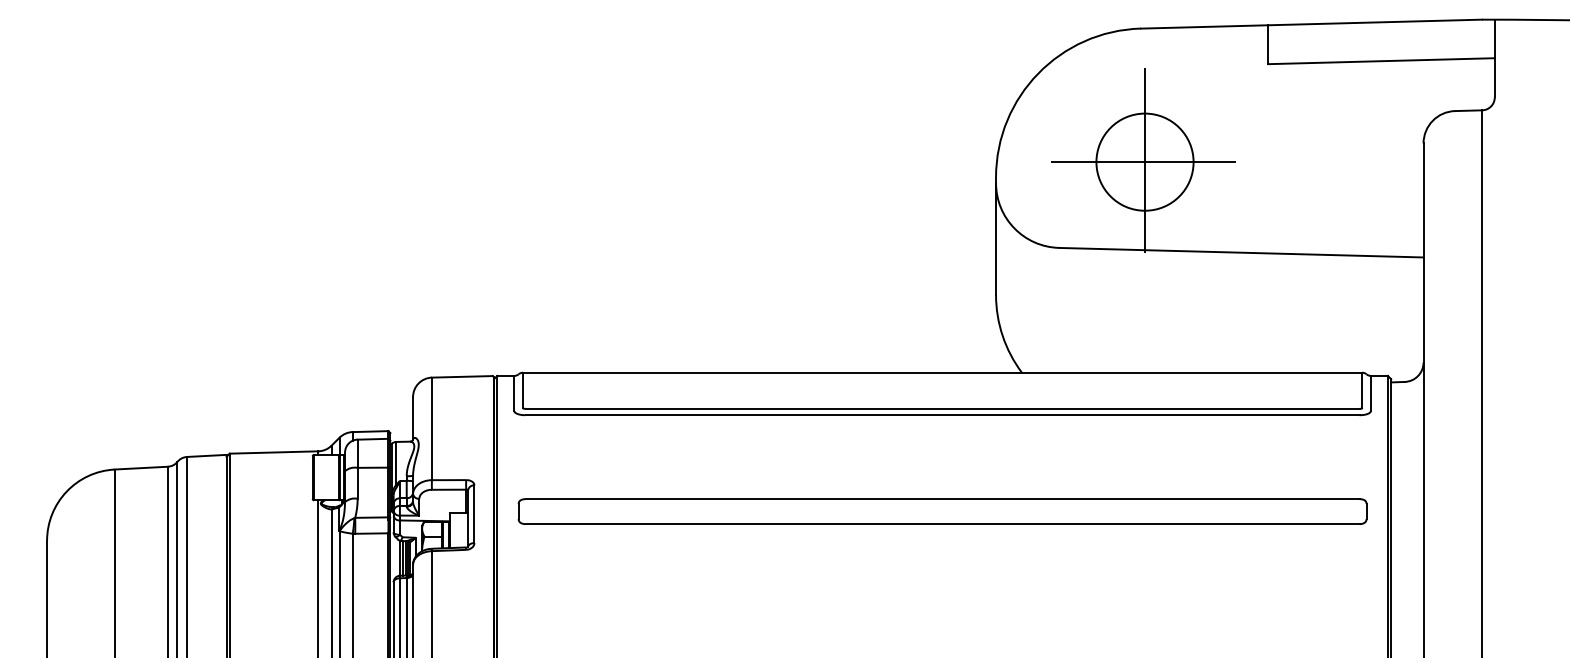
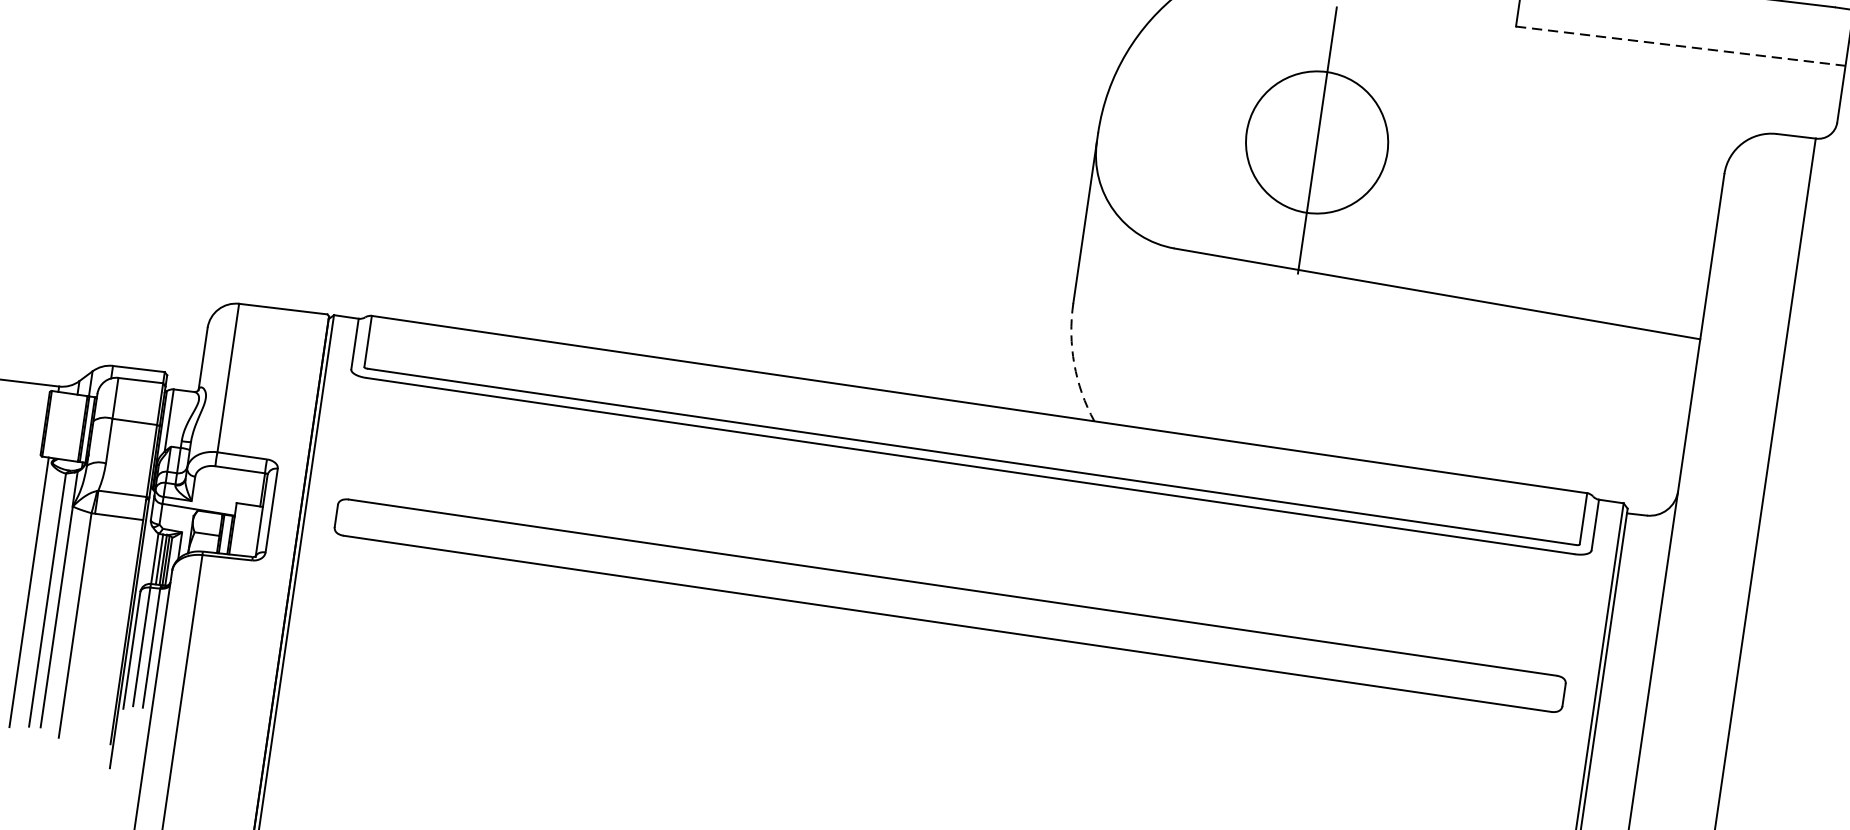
line: (1381, 61) -> (1680, 46), solid -> dashed
line: (1144, 162) -> (1316, 142), removed
arc: (1002, 335) -> (1074, 363), solid -> dashed

